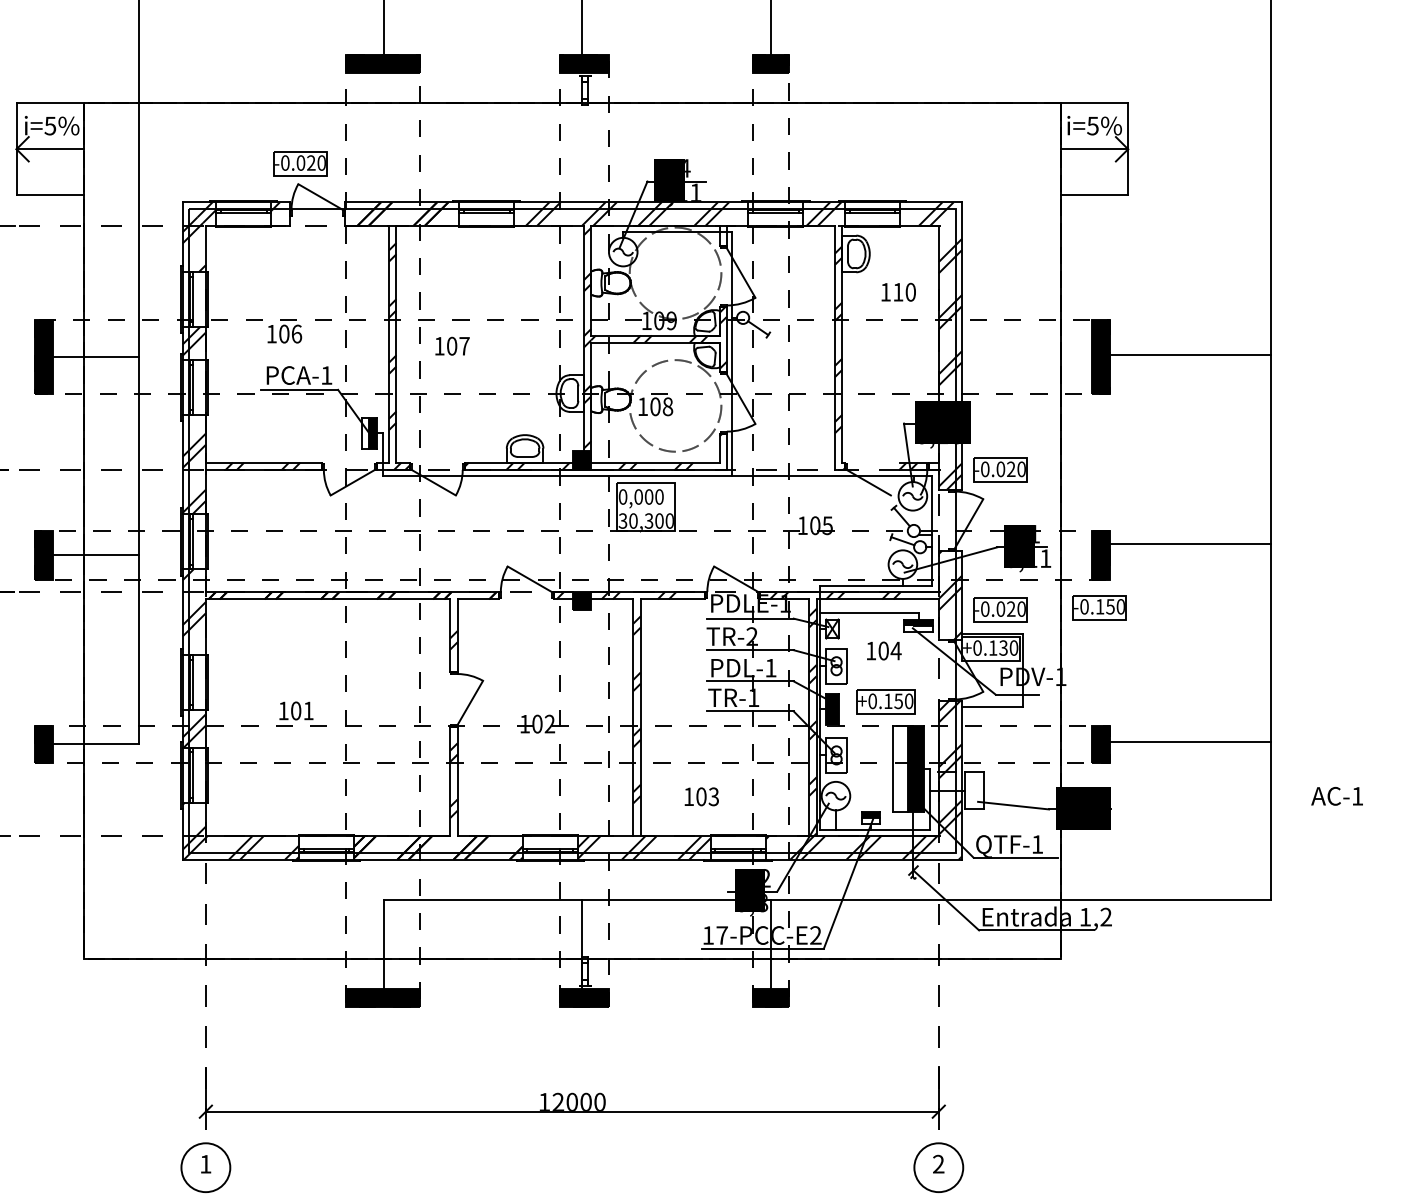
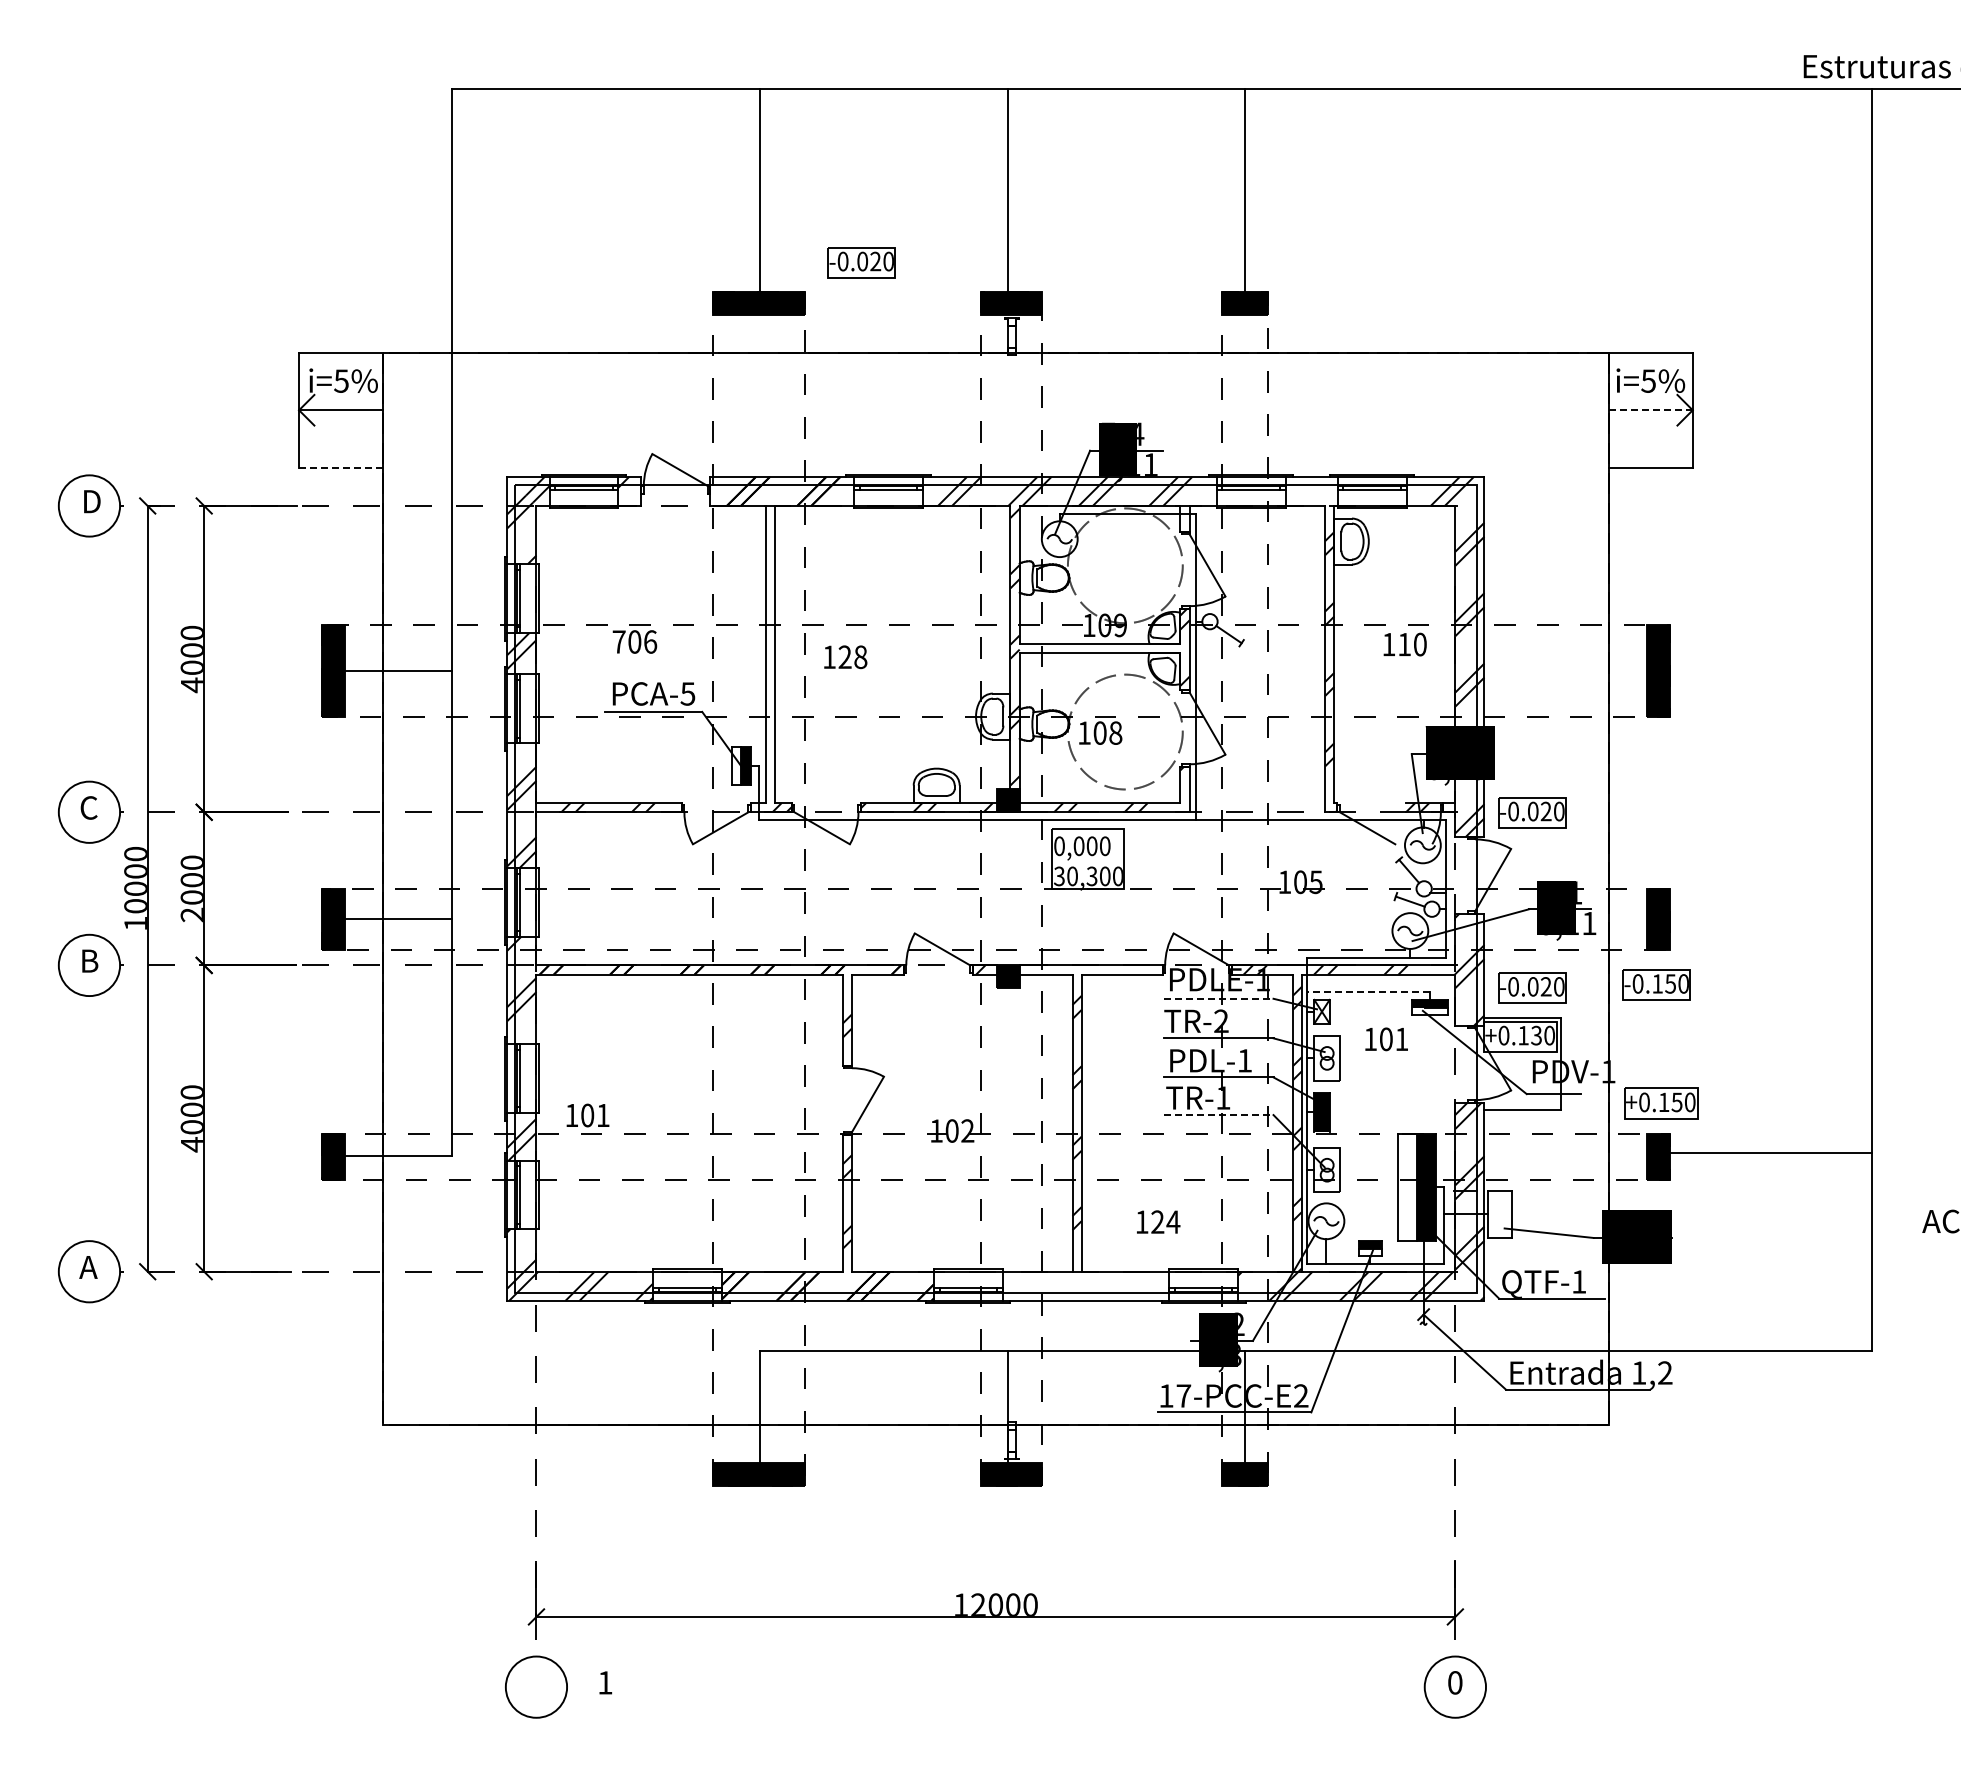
line: (1095, 149) -> (1651, 410), solid -> dashed
part: (300, 163) -> (861, 262), moved
line: (49, 194) -> (340, 467), solid -> dashed
hatch: (824, 213) -> (1311, 490), removed
text: (898, 292) -> (1404, 644), moved
text: (271, 333) -> (618, 641), 106 -> 706
hatch: (392, 336) -> (770, 644), removed
hatch: (649, 339) -> (1092, 648), removed
text: (457, 346) -> (852, 657), 107 -> 128
line: (1190, 355) -> (1770, 668), removed
text: (326, 375) -> (687, 693), PCA-1 -> PCA-5
line: (1190, 543) -> (1770, 904), removed
hatch: (639, 595) -> (1079, 969), removed
line: (869, 613) -> (1368, 992), solid -> dashed
line: (749, 618) -> (1218, 998), solid -> dashed
text: (895, 650) -> (1401, 1038), 104 -> 101
part: (886, 702) -> (1661, 1103), moved
text: (296, 710) -> (587, 1115), moved
line: (749, 711) -> (1218, 1115), solid -> dashed
text: (707, 796) -> (1165, 1221), 103 -> 124
hatch: (643, 847) -> (1085, 1285), removed
text: (205, 1164) -> (605, 1682), moved
text: (938, 1164) -> (1455, 1682), 2 -> 0

